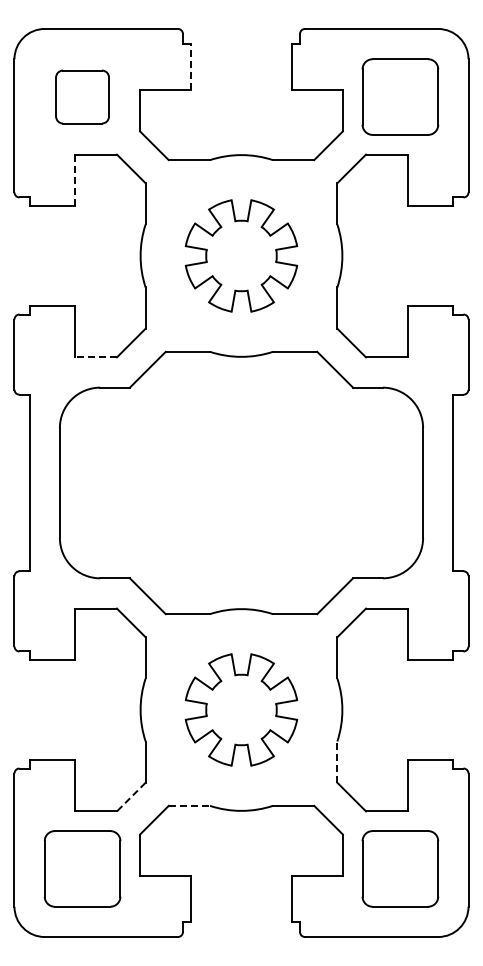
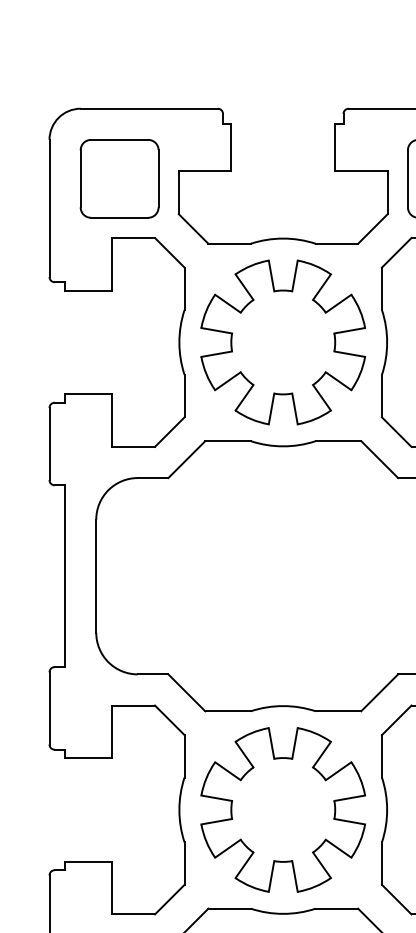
line: (191, 66) -> (231, 147), dashed -> solid
part: (82, 96) -> (119, 178), size x1.43
line: (75, 179) -> (112, 263), dashed -> solid
part: (241, 255) -> (283, 341), size x1.43
line: (95, 357) -> (132, 447), dashed -> solid
part: (241, 709) -> (283, 809), size x1.43
line: (337, 762) -> (382, 864), dashed -> solid
line: (130, 797) -> (168, 900), dashed -> solid
line: (189, 805) -> (229, 908), dashed -> solid

